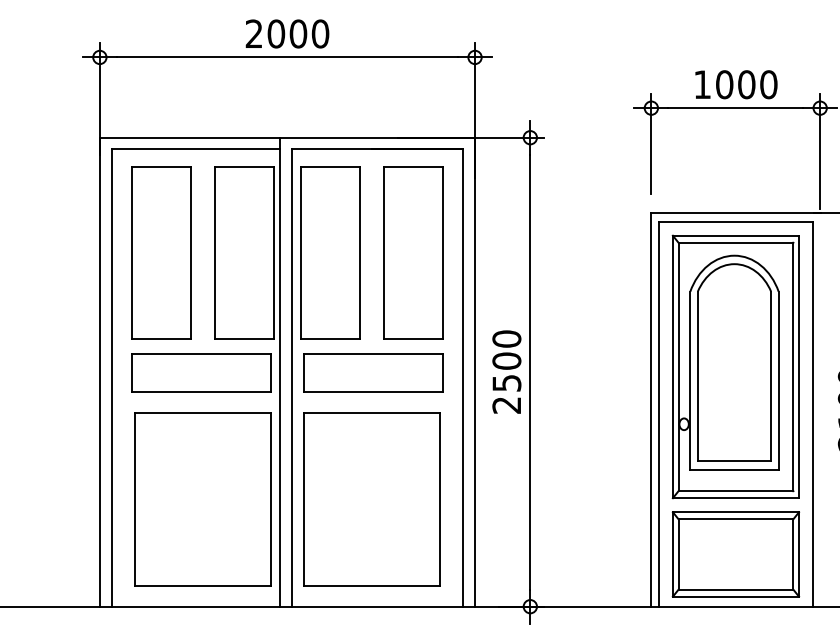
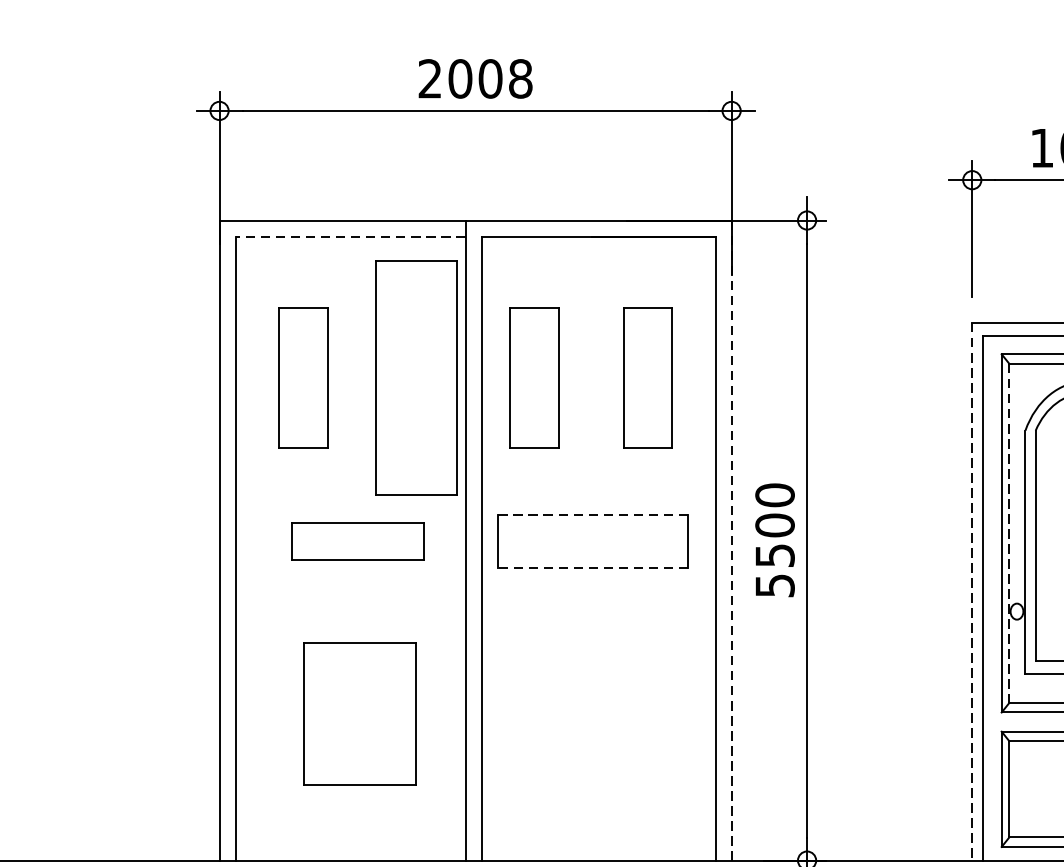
text: (320, 34) -> (520, 79), 2000 -> 2008
line: (195, 149) -> (350, 236), solid -> dashed
part: (161, 252) -> (303, 377), size x0.6
part: (330, 252) -> (534, 377), size x0.6
part: (413, 252) -> (647, 377), size x0.6
line: (373, 353) -> (593, 515), solid -> dashed
line: (678, 367) -> (1009, 534), solid -> dashed
part: (201, 372) -> (358, 540), size x0.7
line: (475, 372) -> (732, 540), solid -> dashed
line: (373, 392) -> (593, 568), solid -> dashed
text: (506, 405) -> (774, 585), 2500 -> 5500
line: (651, 409) -> (972, 591), solid -> dashed
part: (202, 499) -> (359, 714), size x0.6
part: (371, 499) -> (590, 714), removed

